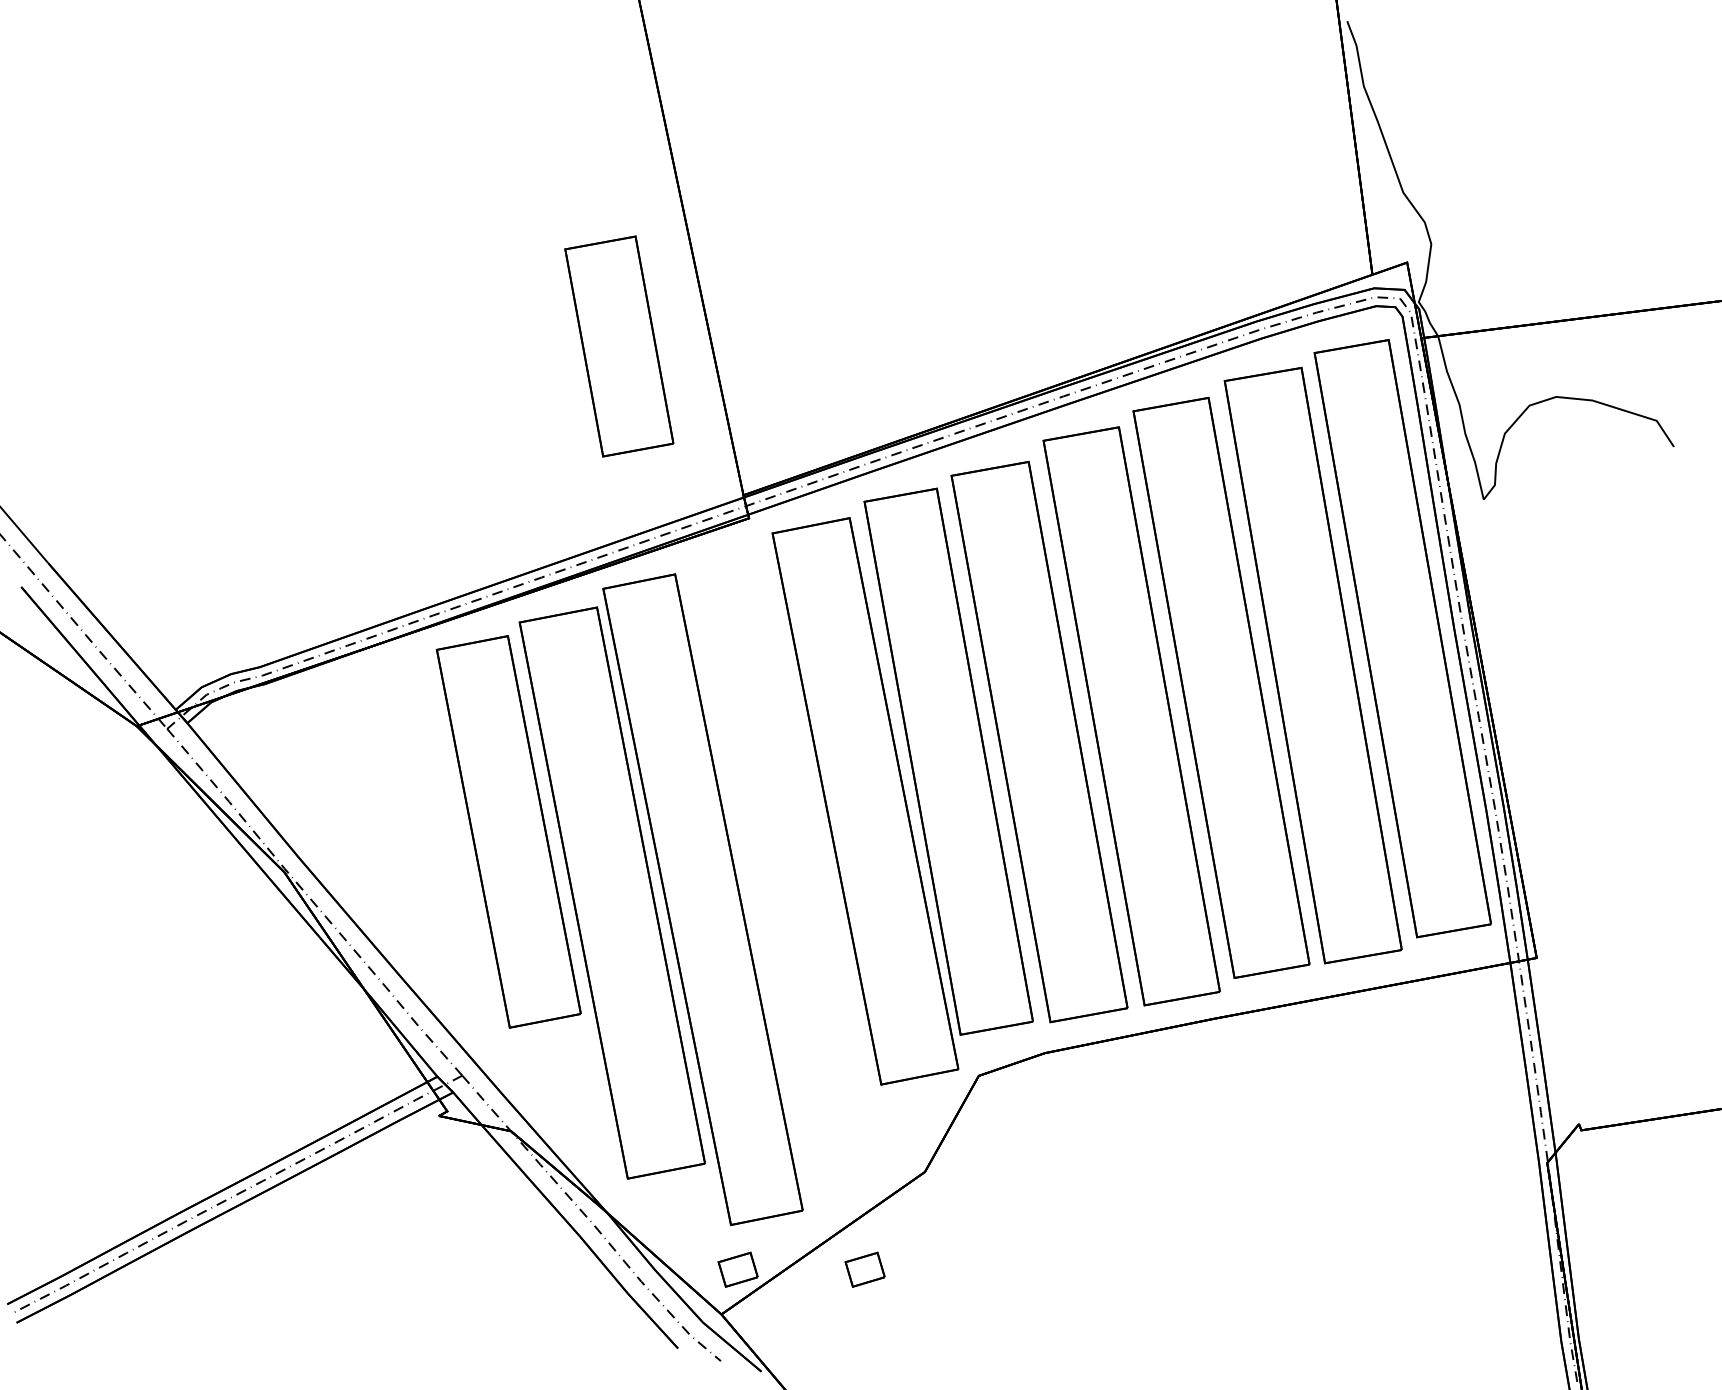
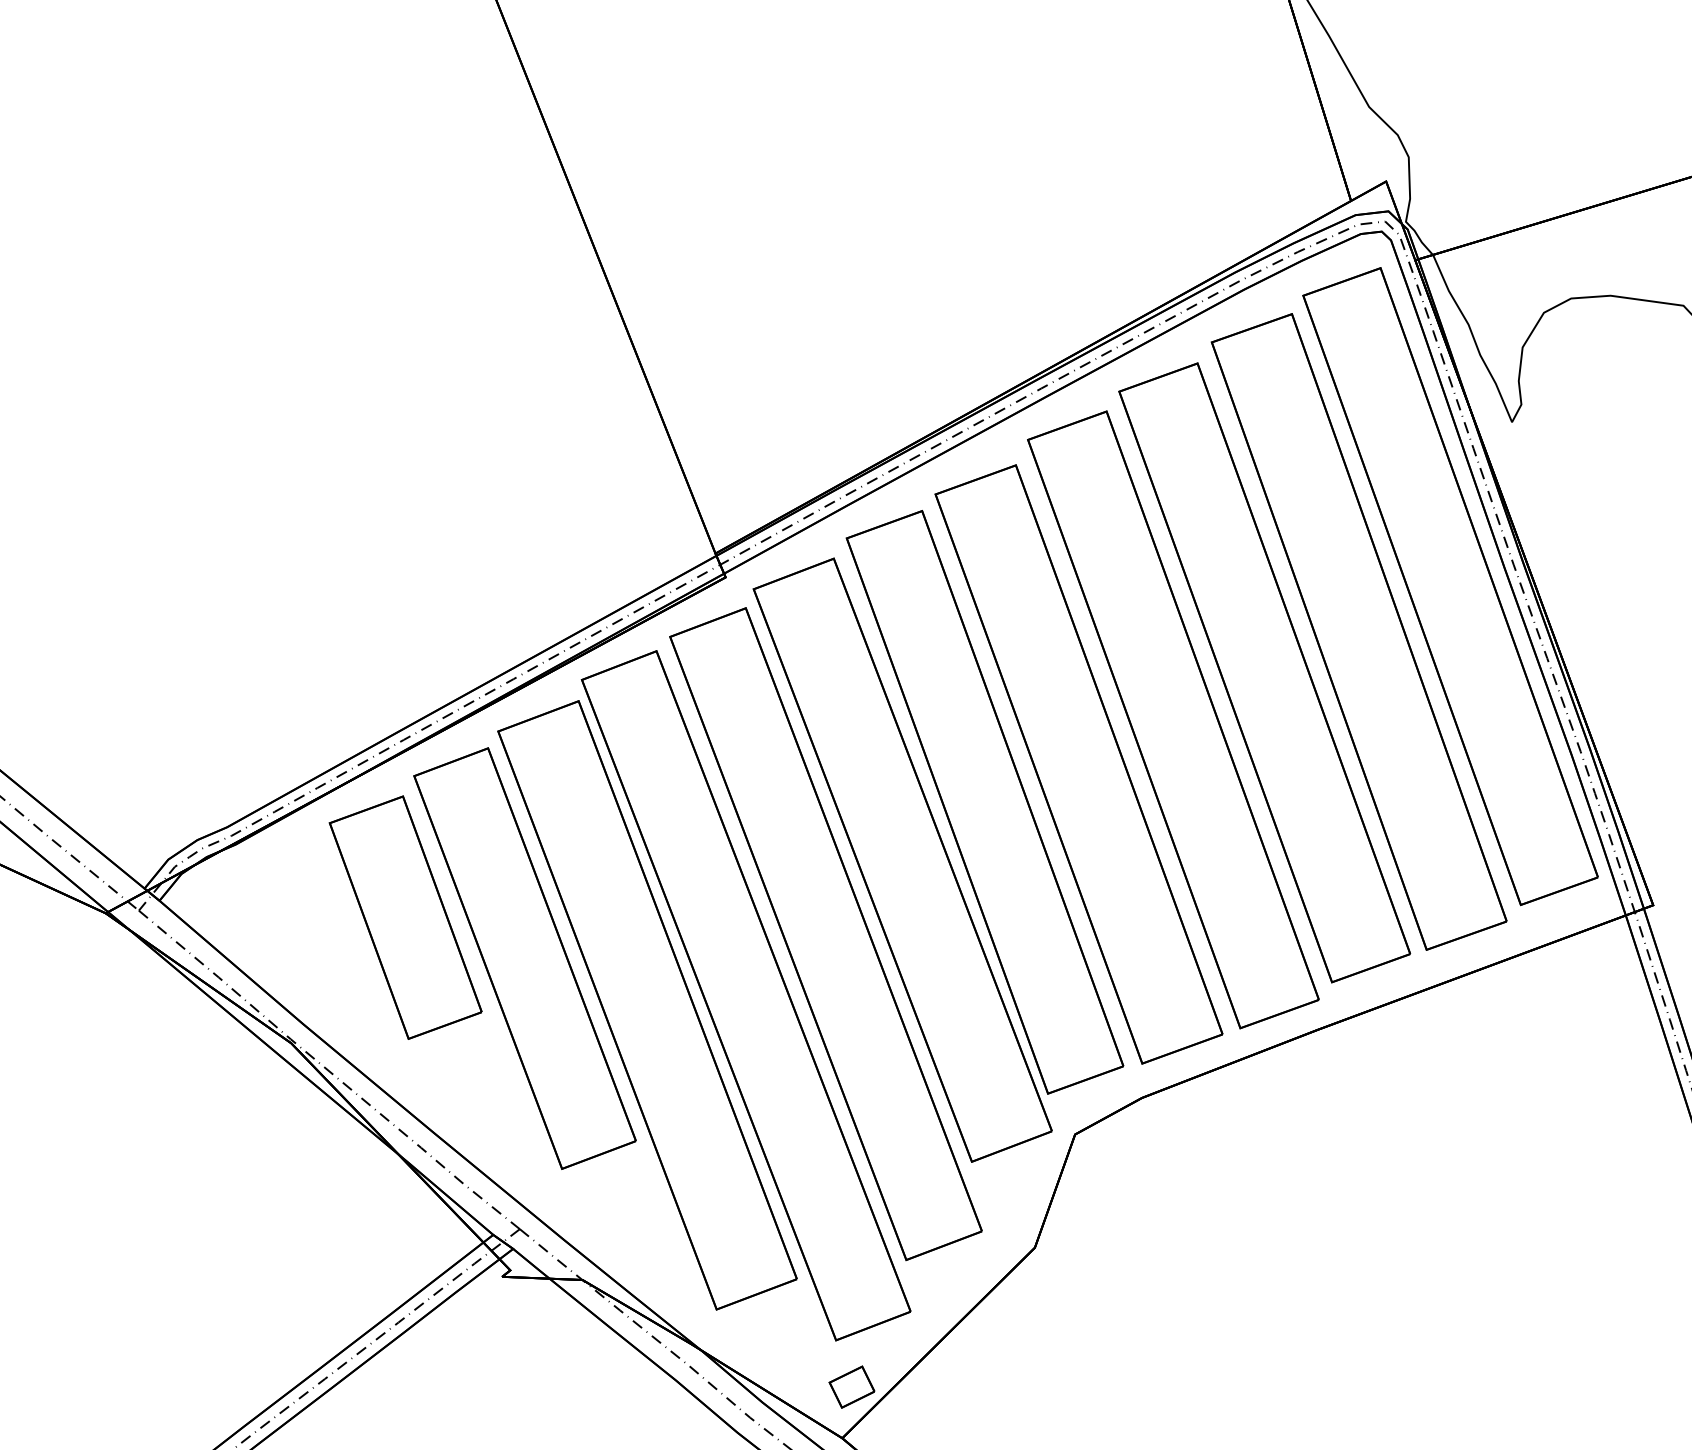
part: (619, 346) -> (405, 917), moved
part: (784, 856) -> (825, 934), added
part: (864, 1269) -> (987, 1363), removed

